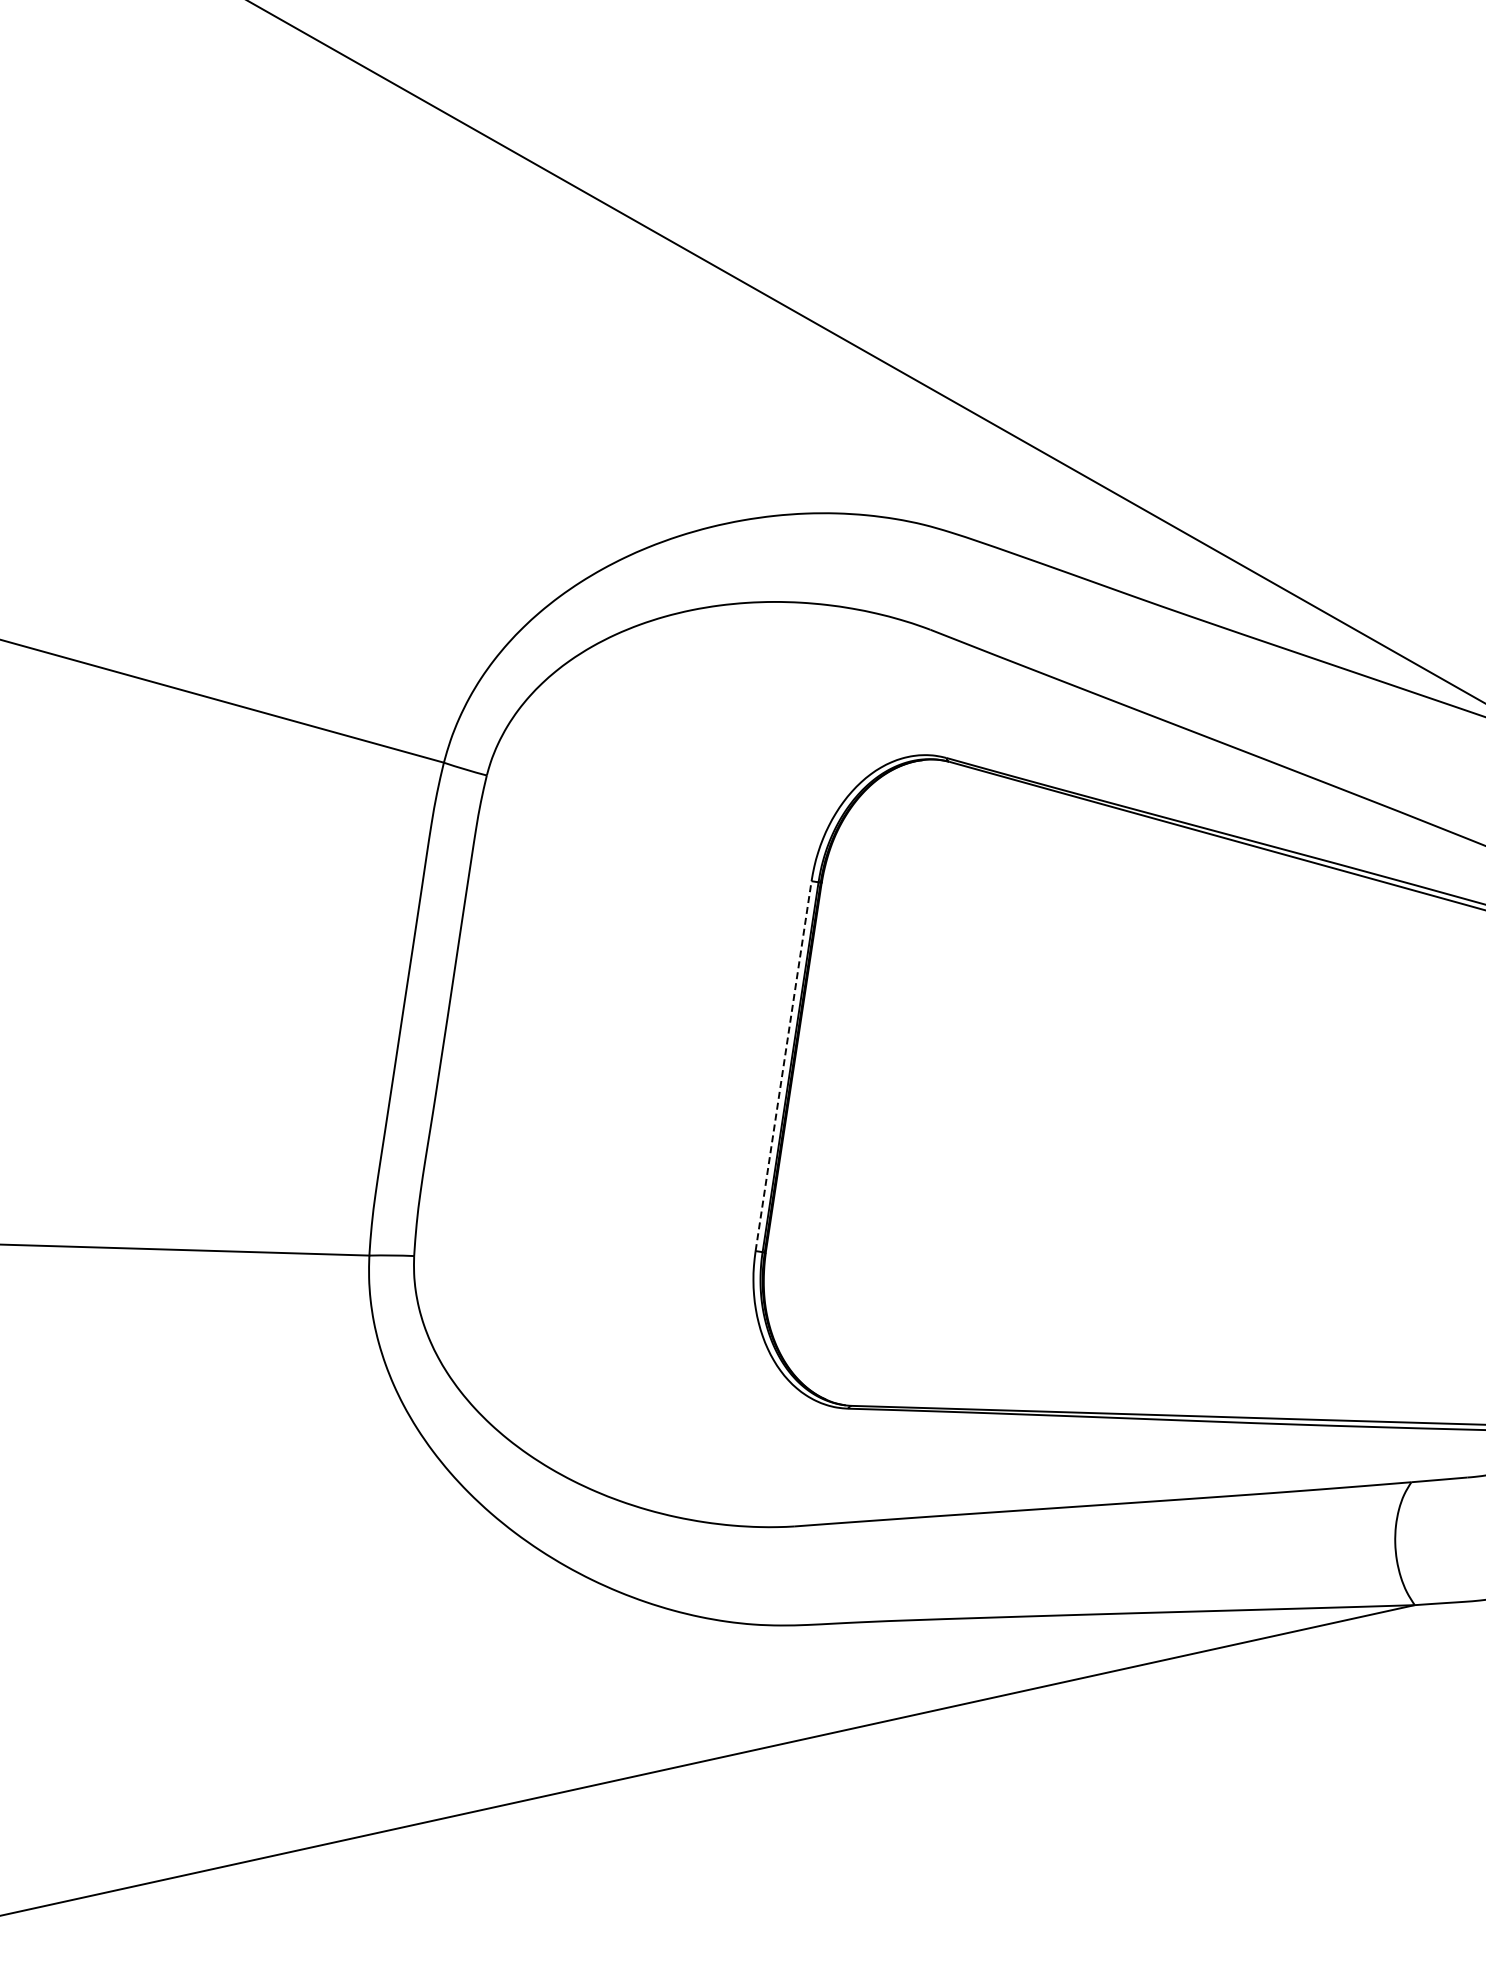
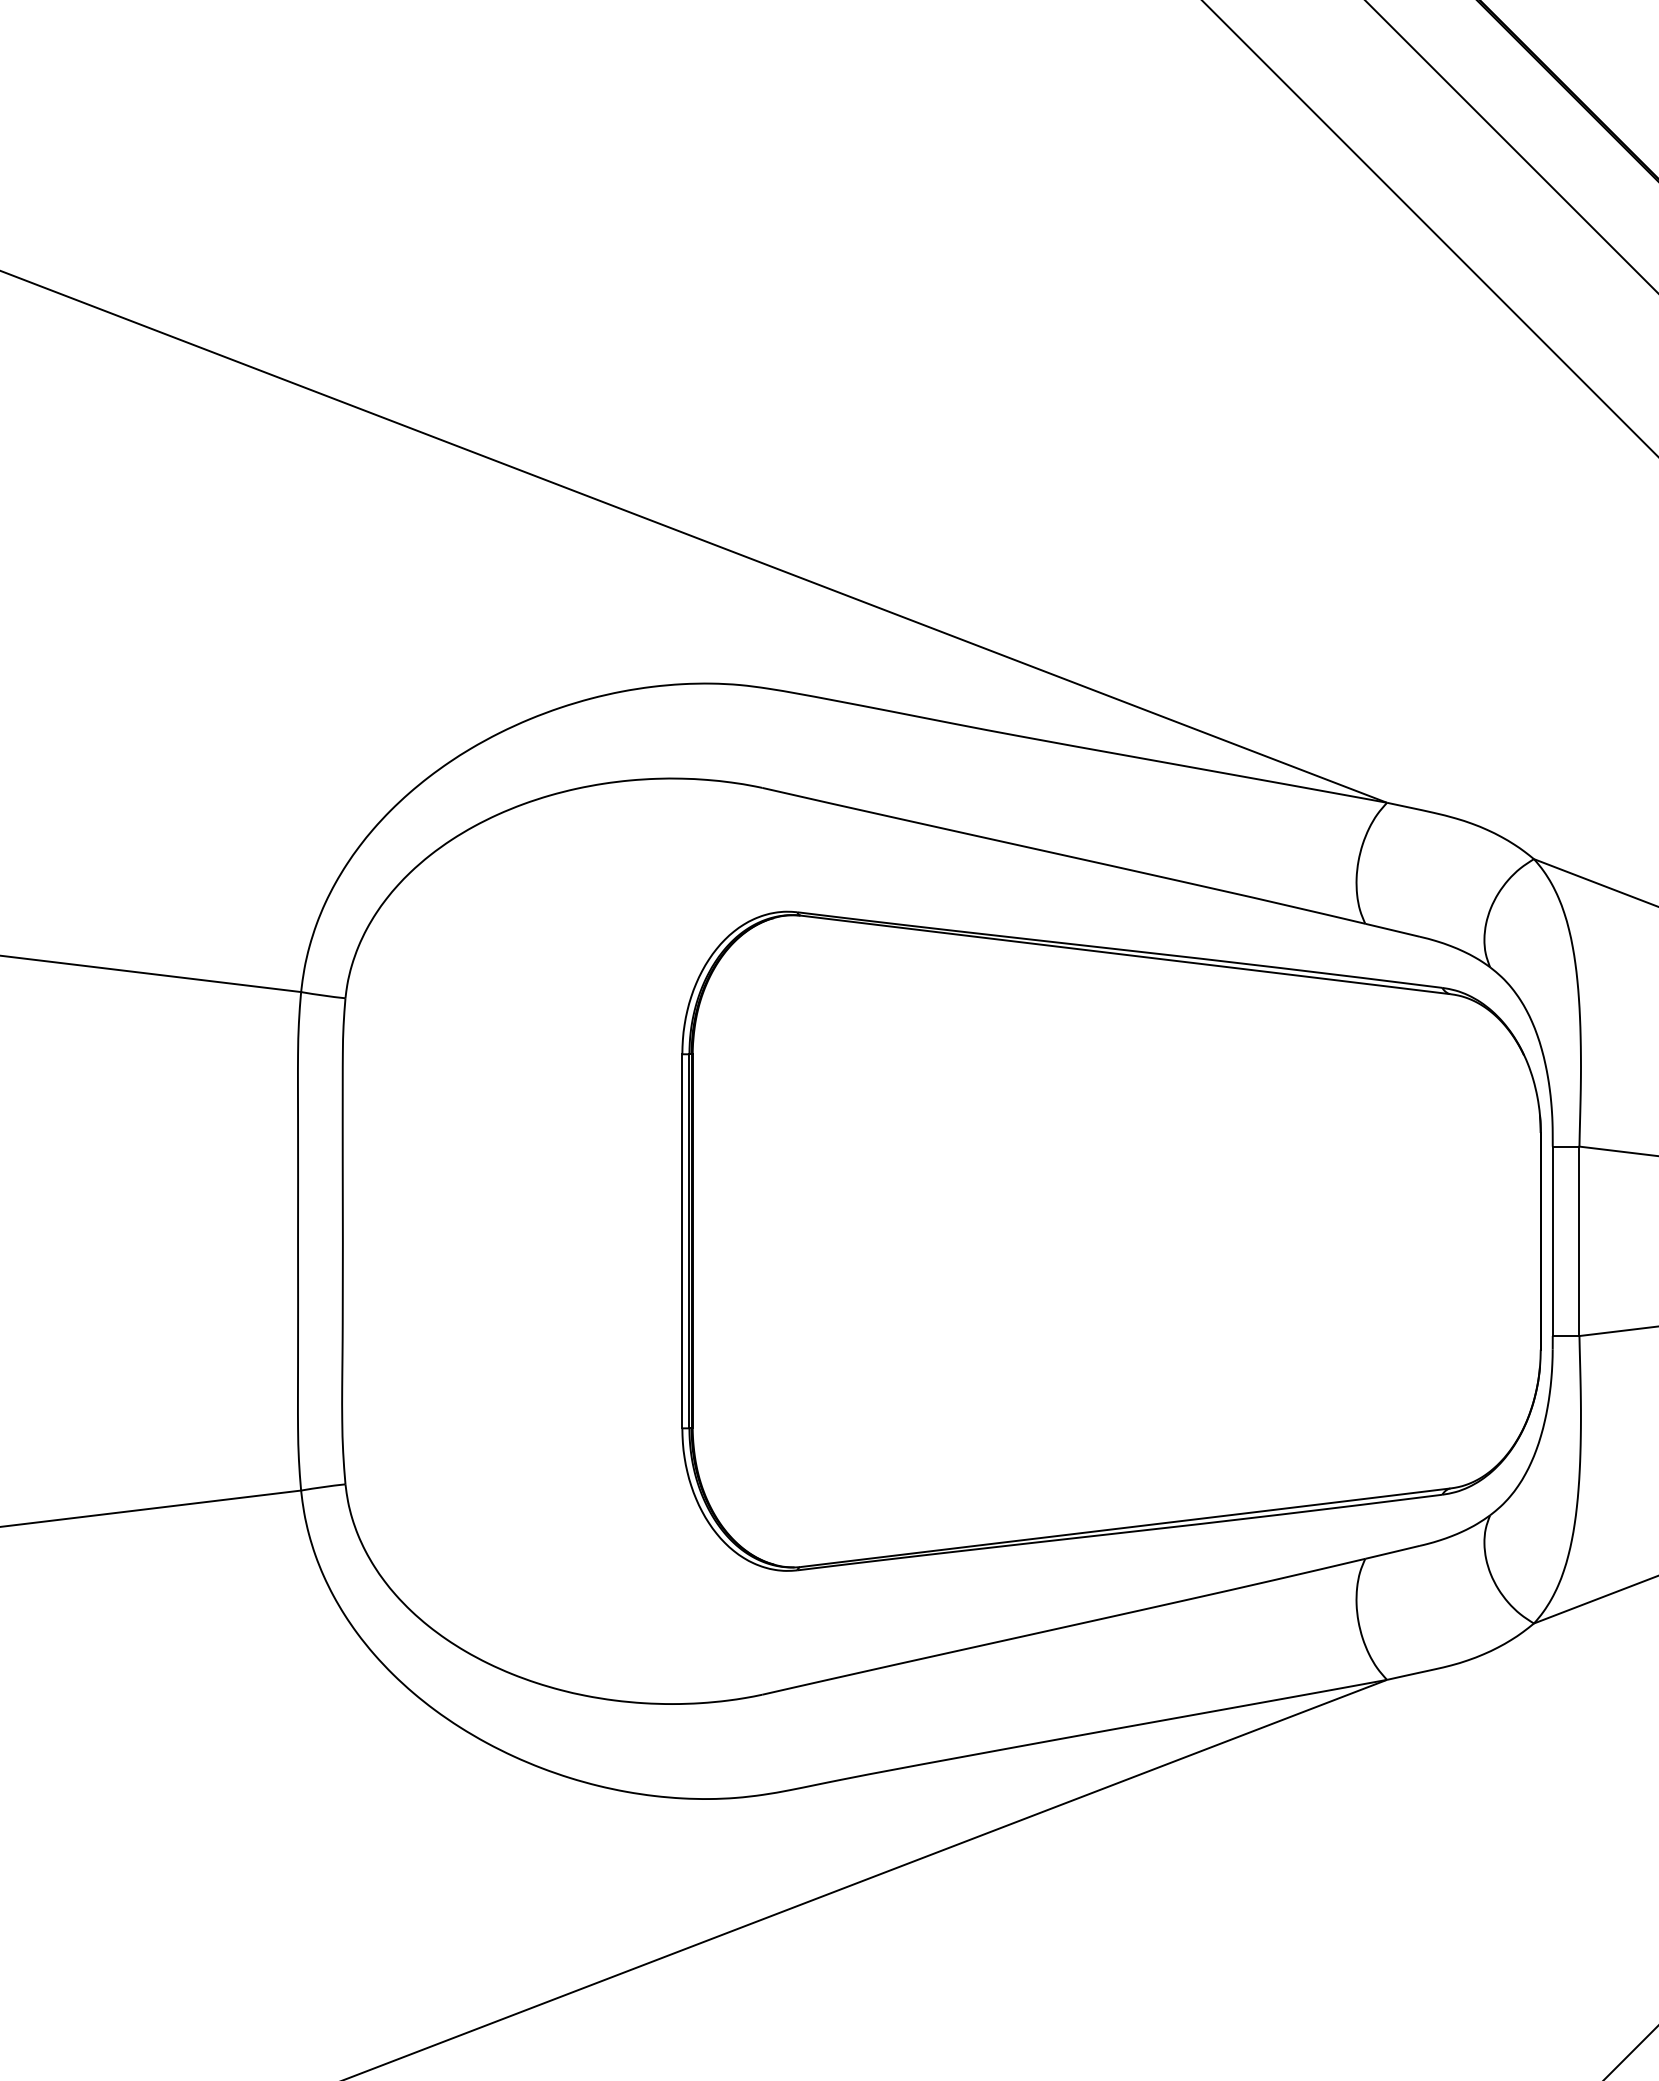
line: (783, 1065) -> (682, 1240), dashed -> solid

